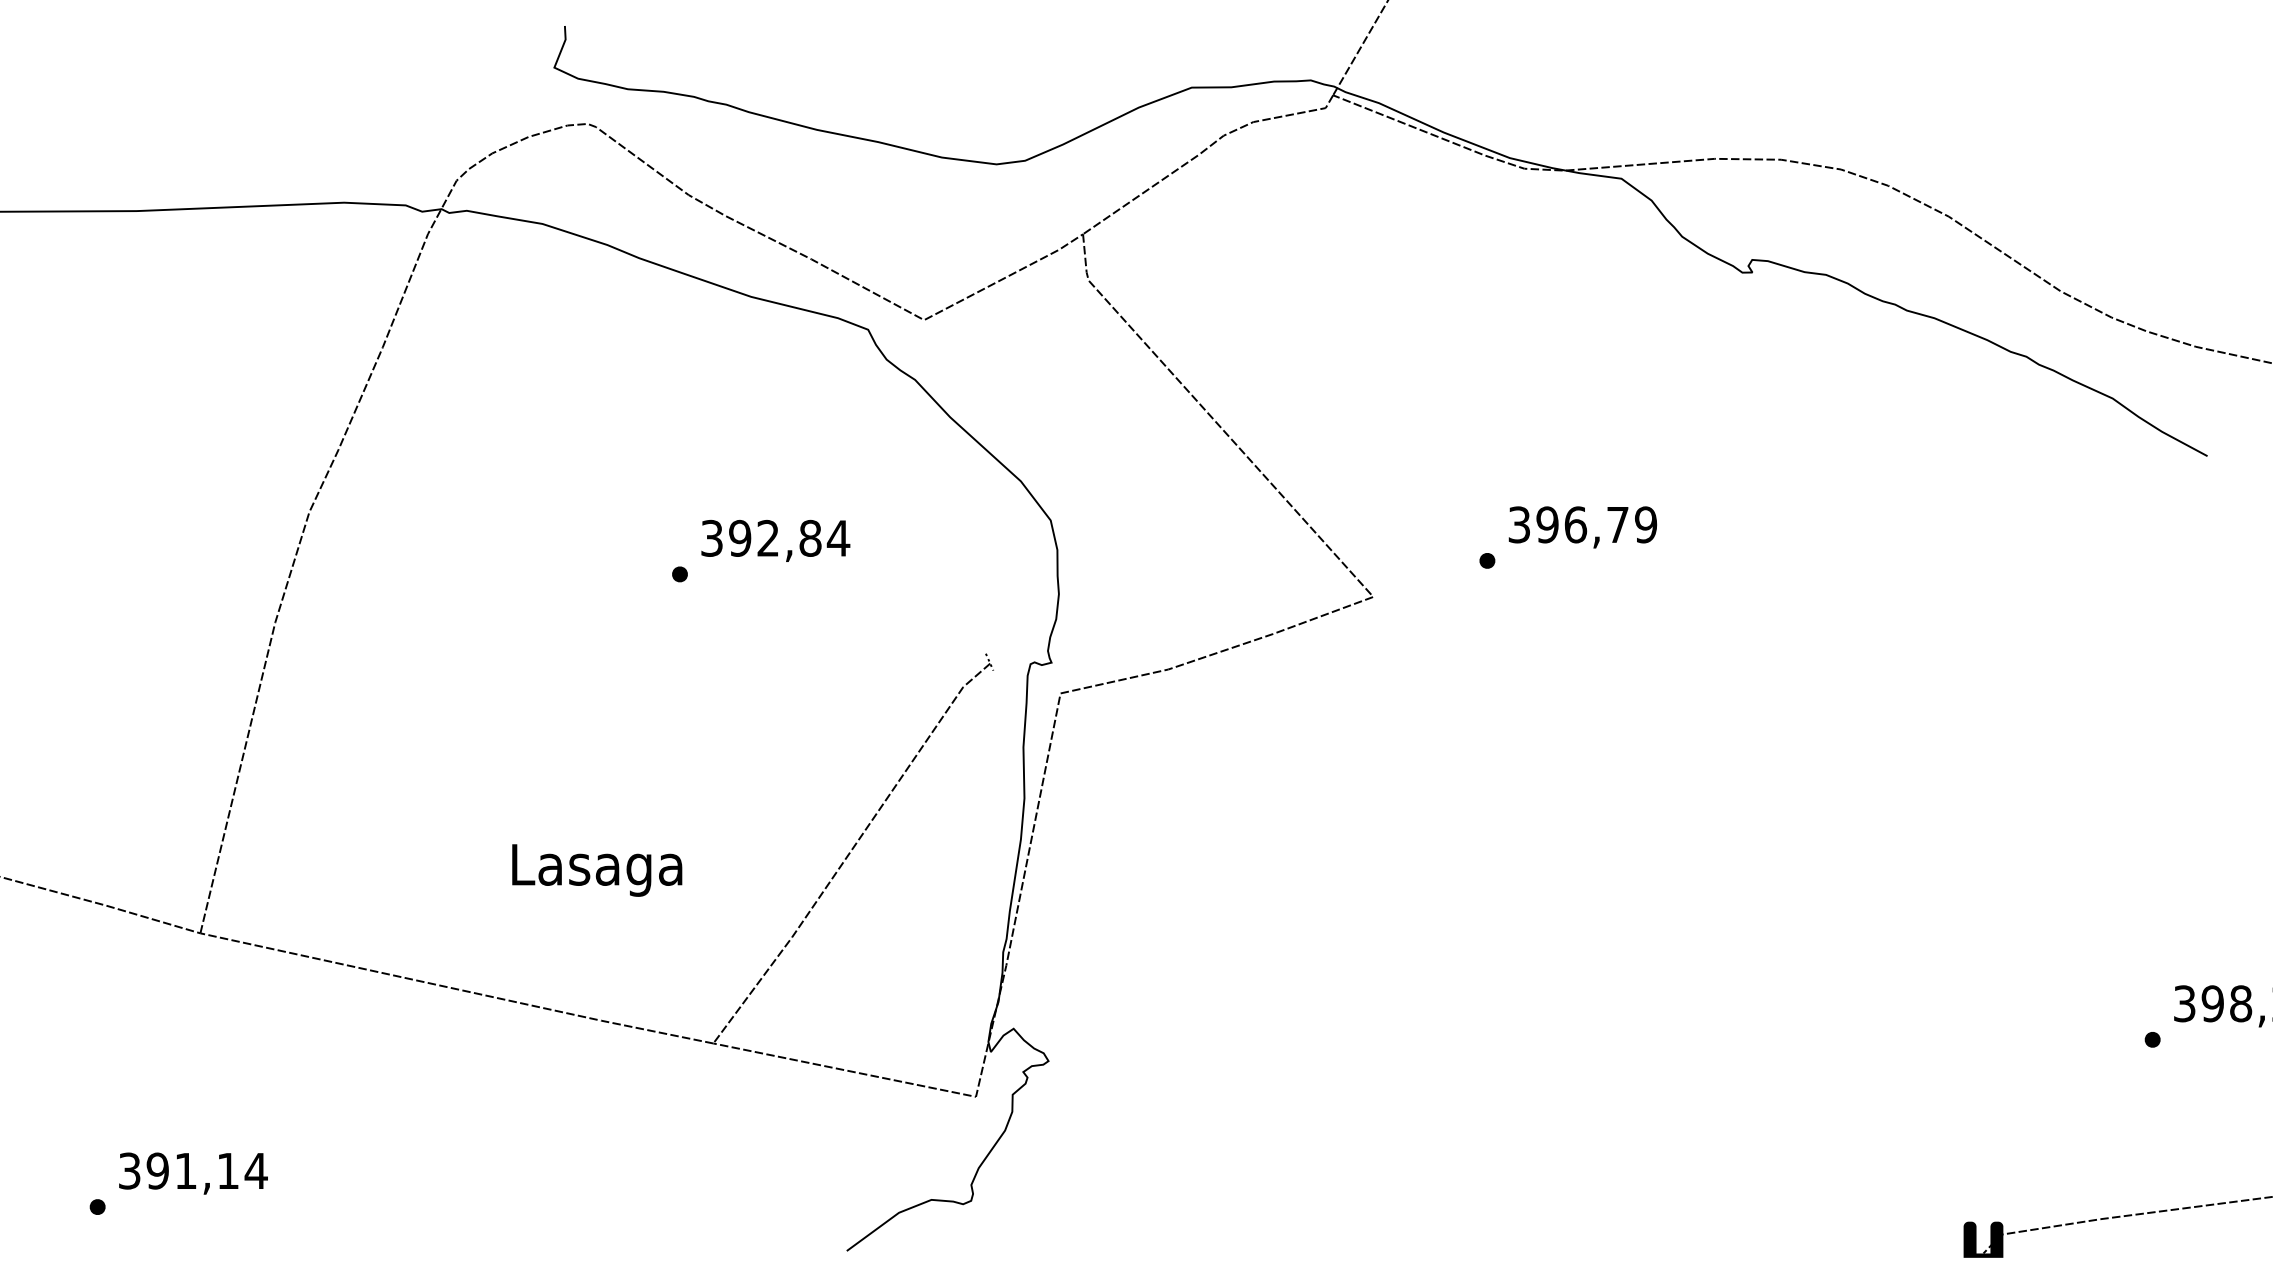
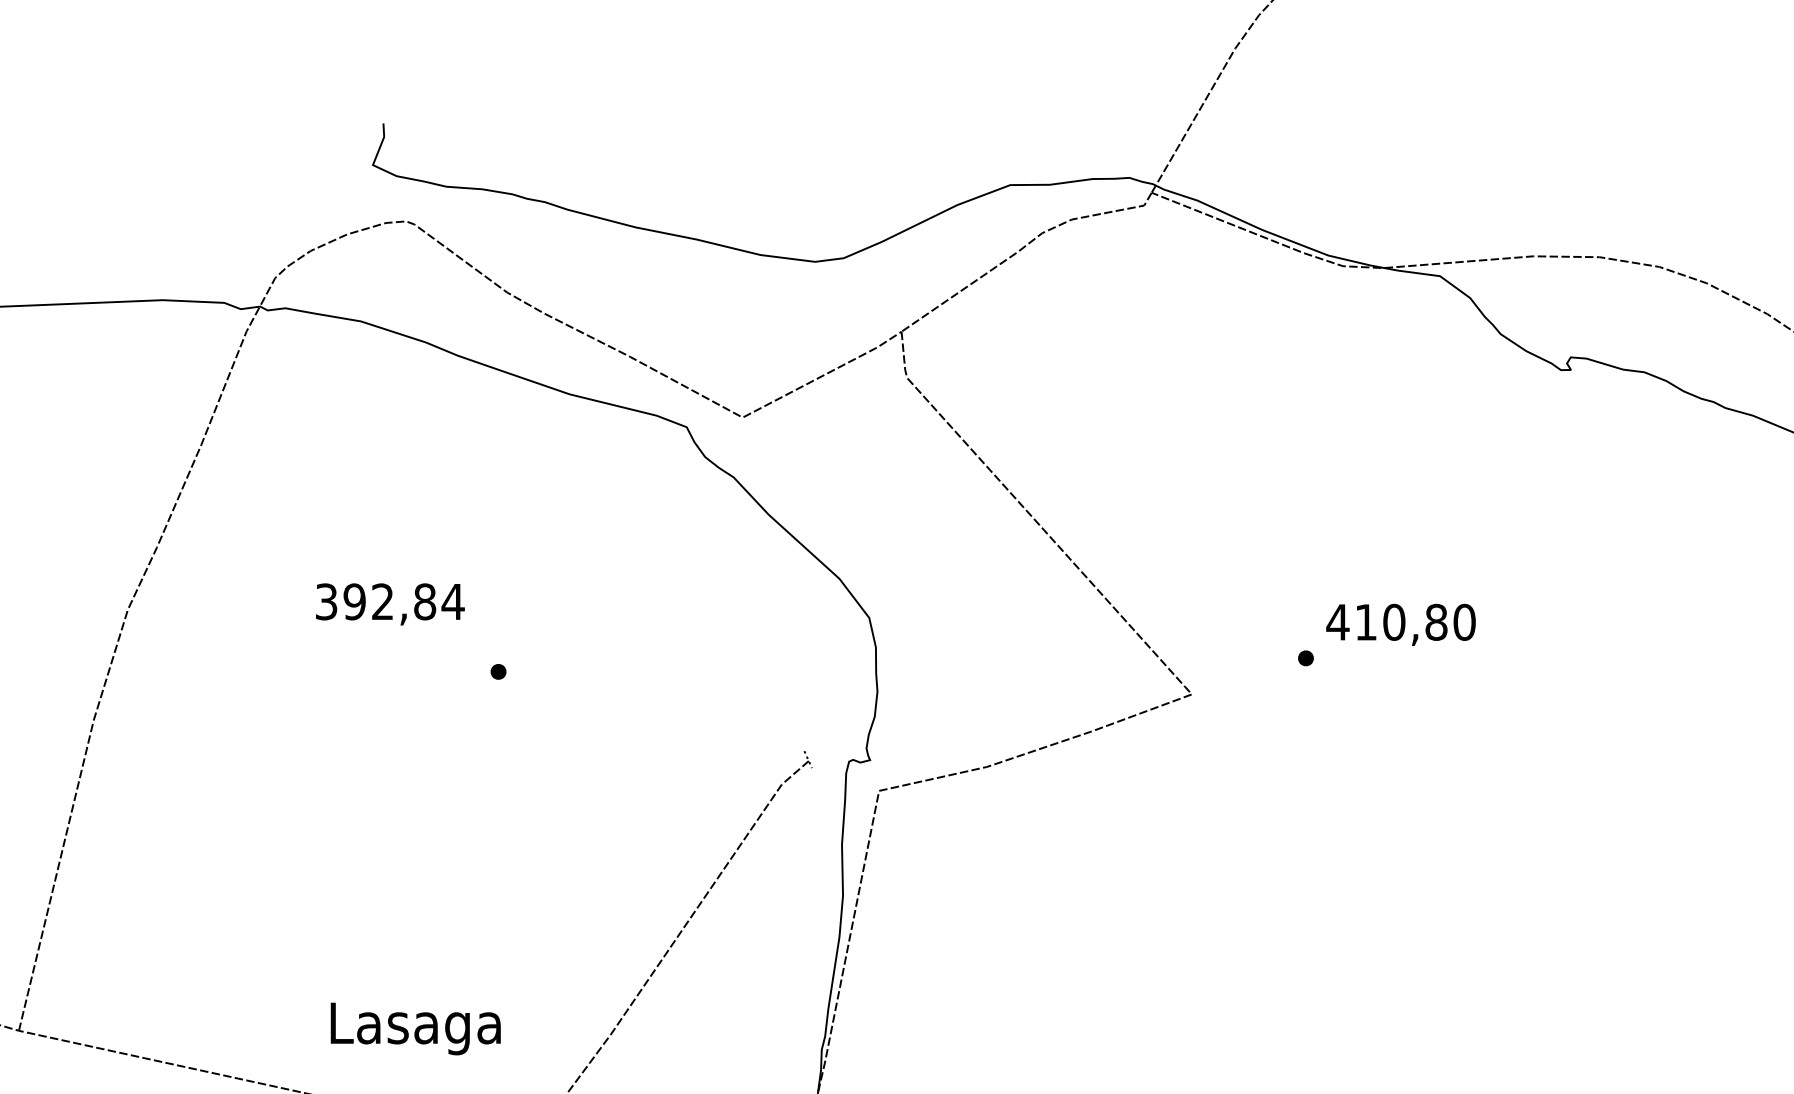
text: (1582, 524) -> (1401, 621), 396,79 -> 410,80
text: (775, 540) -> (390, 603), moved
text: (597, 870) -> (416, 1028), moved

